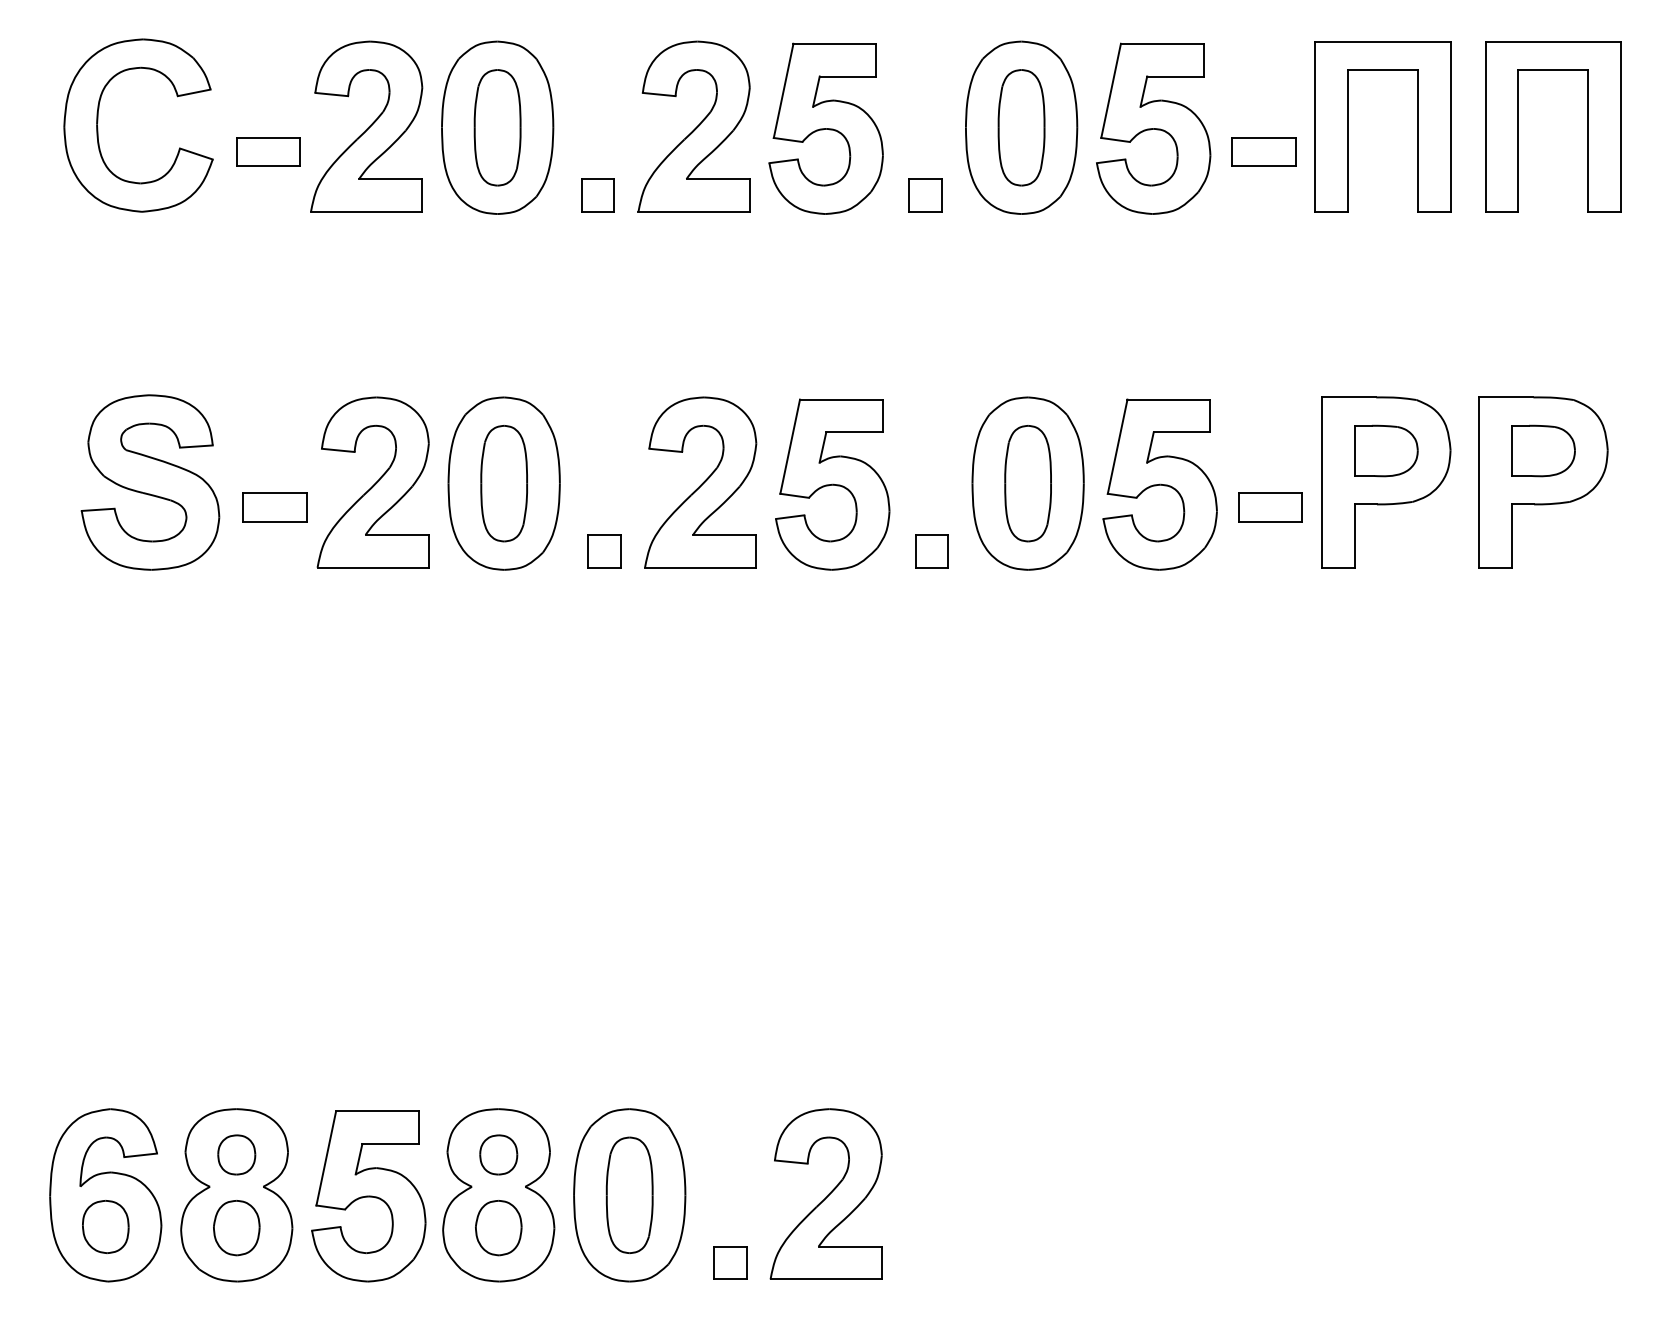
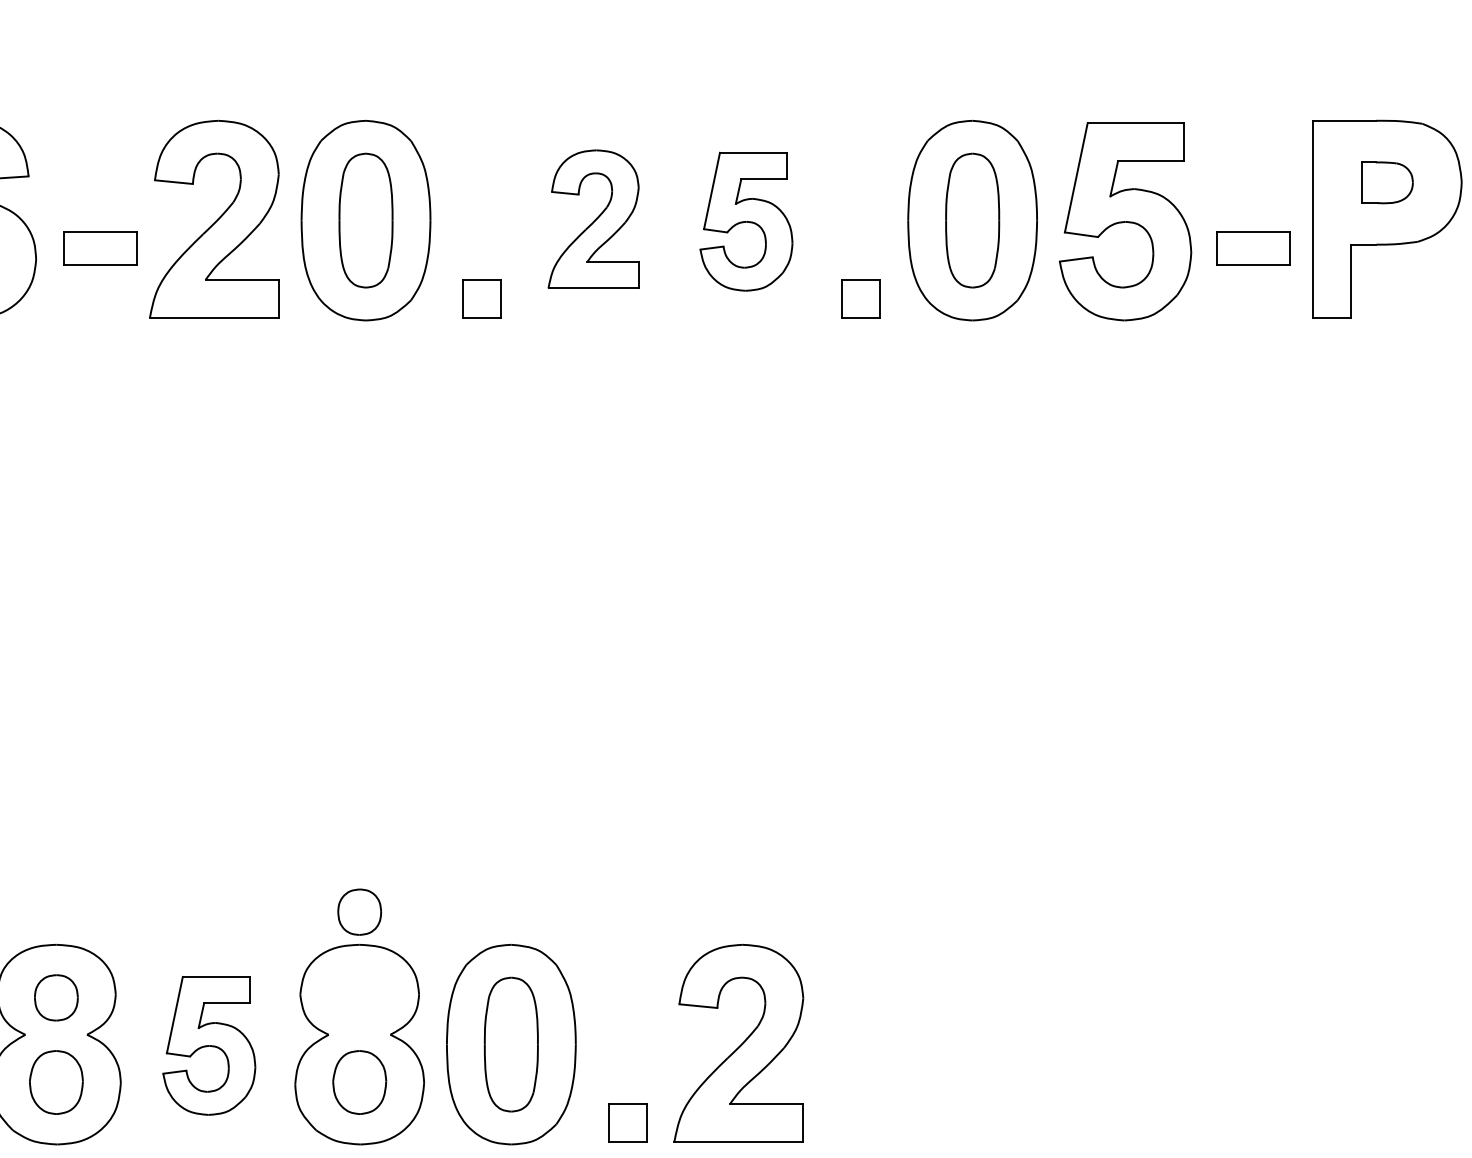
part: (1386, 450) -> (1387, 182), size x0.7
part: (700, 482) -> (593, 219), size x0.7
part: (832, 484) -> (746, 221), size x0.7
part: (498, 1154) -> (359, 911), moved
part: (368, 1196) -> (208, 1045), size x0.7

